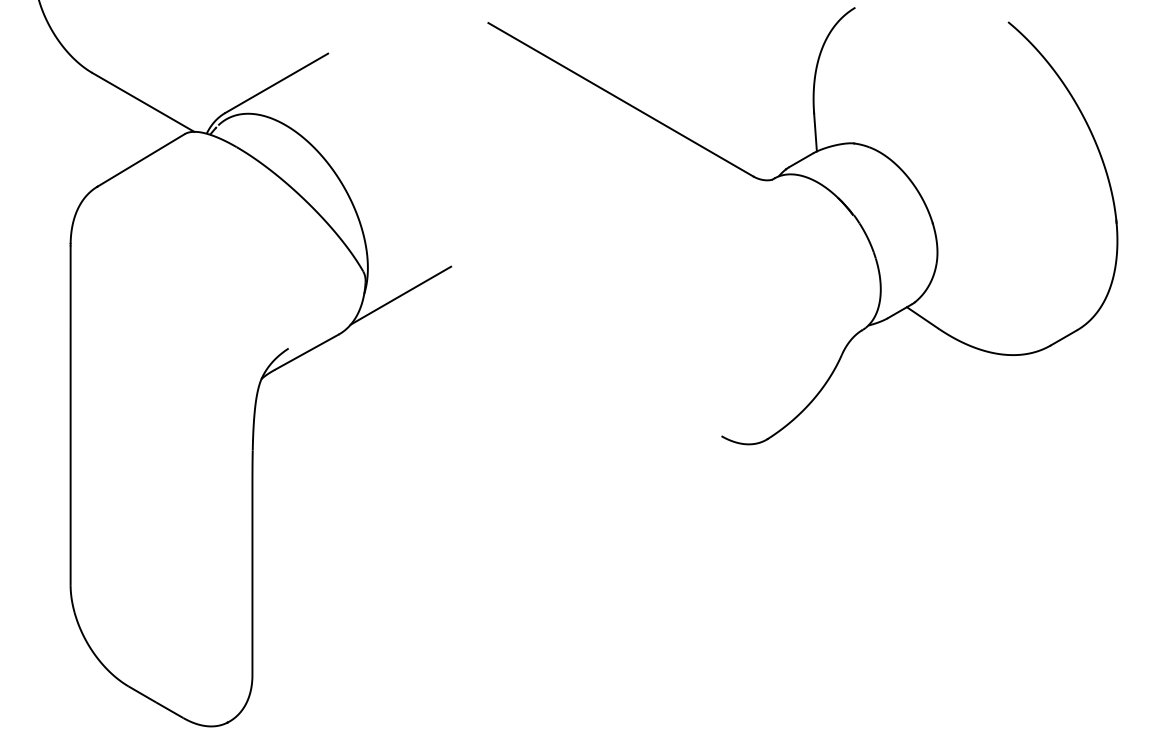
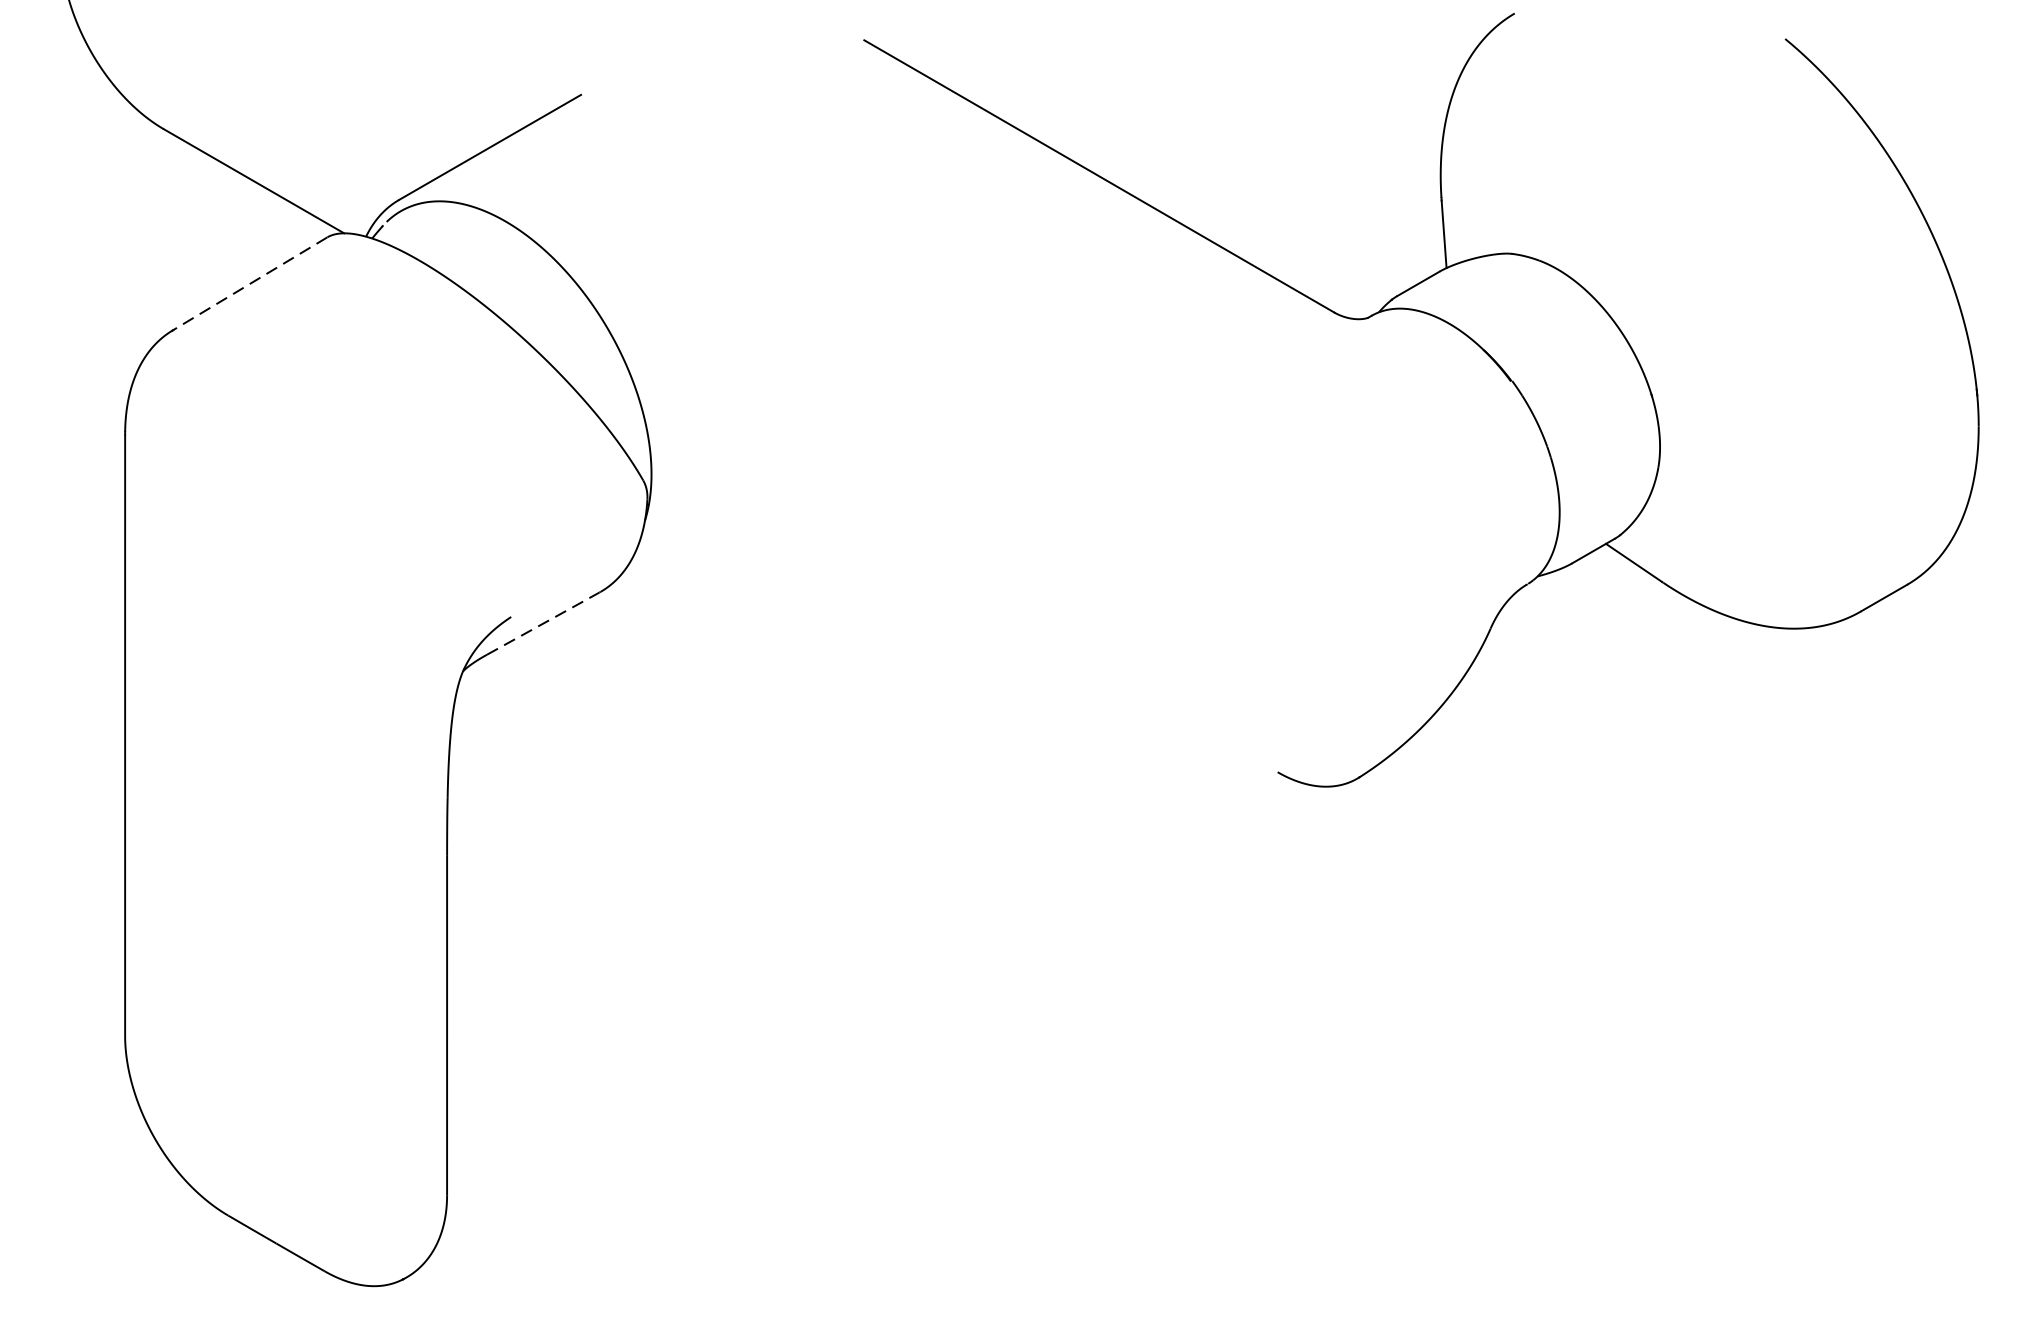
line: (140, 160) -> (248, 284), solid -> dashed
line: (400, 295) -> (709, 523), removed
line: (307, 352) -> (544, 624), solid -> dashed

